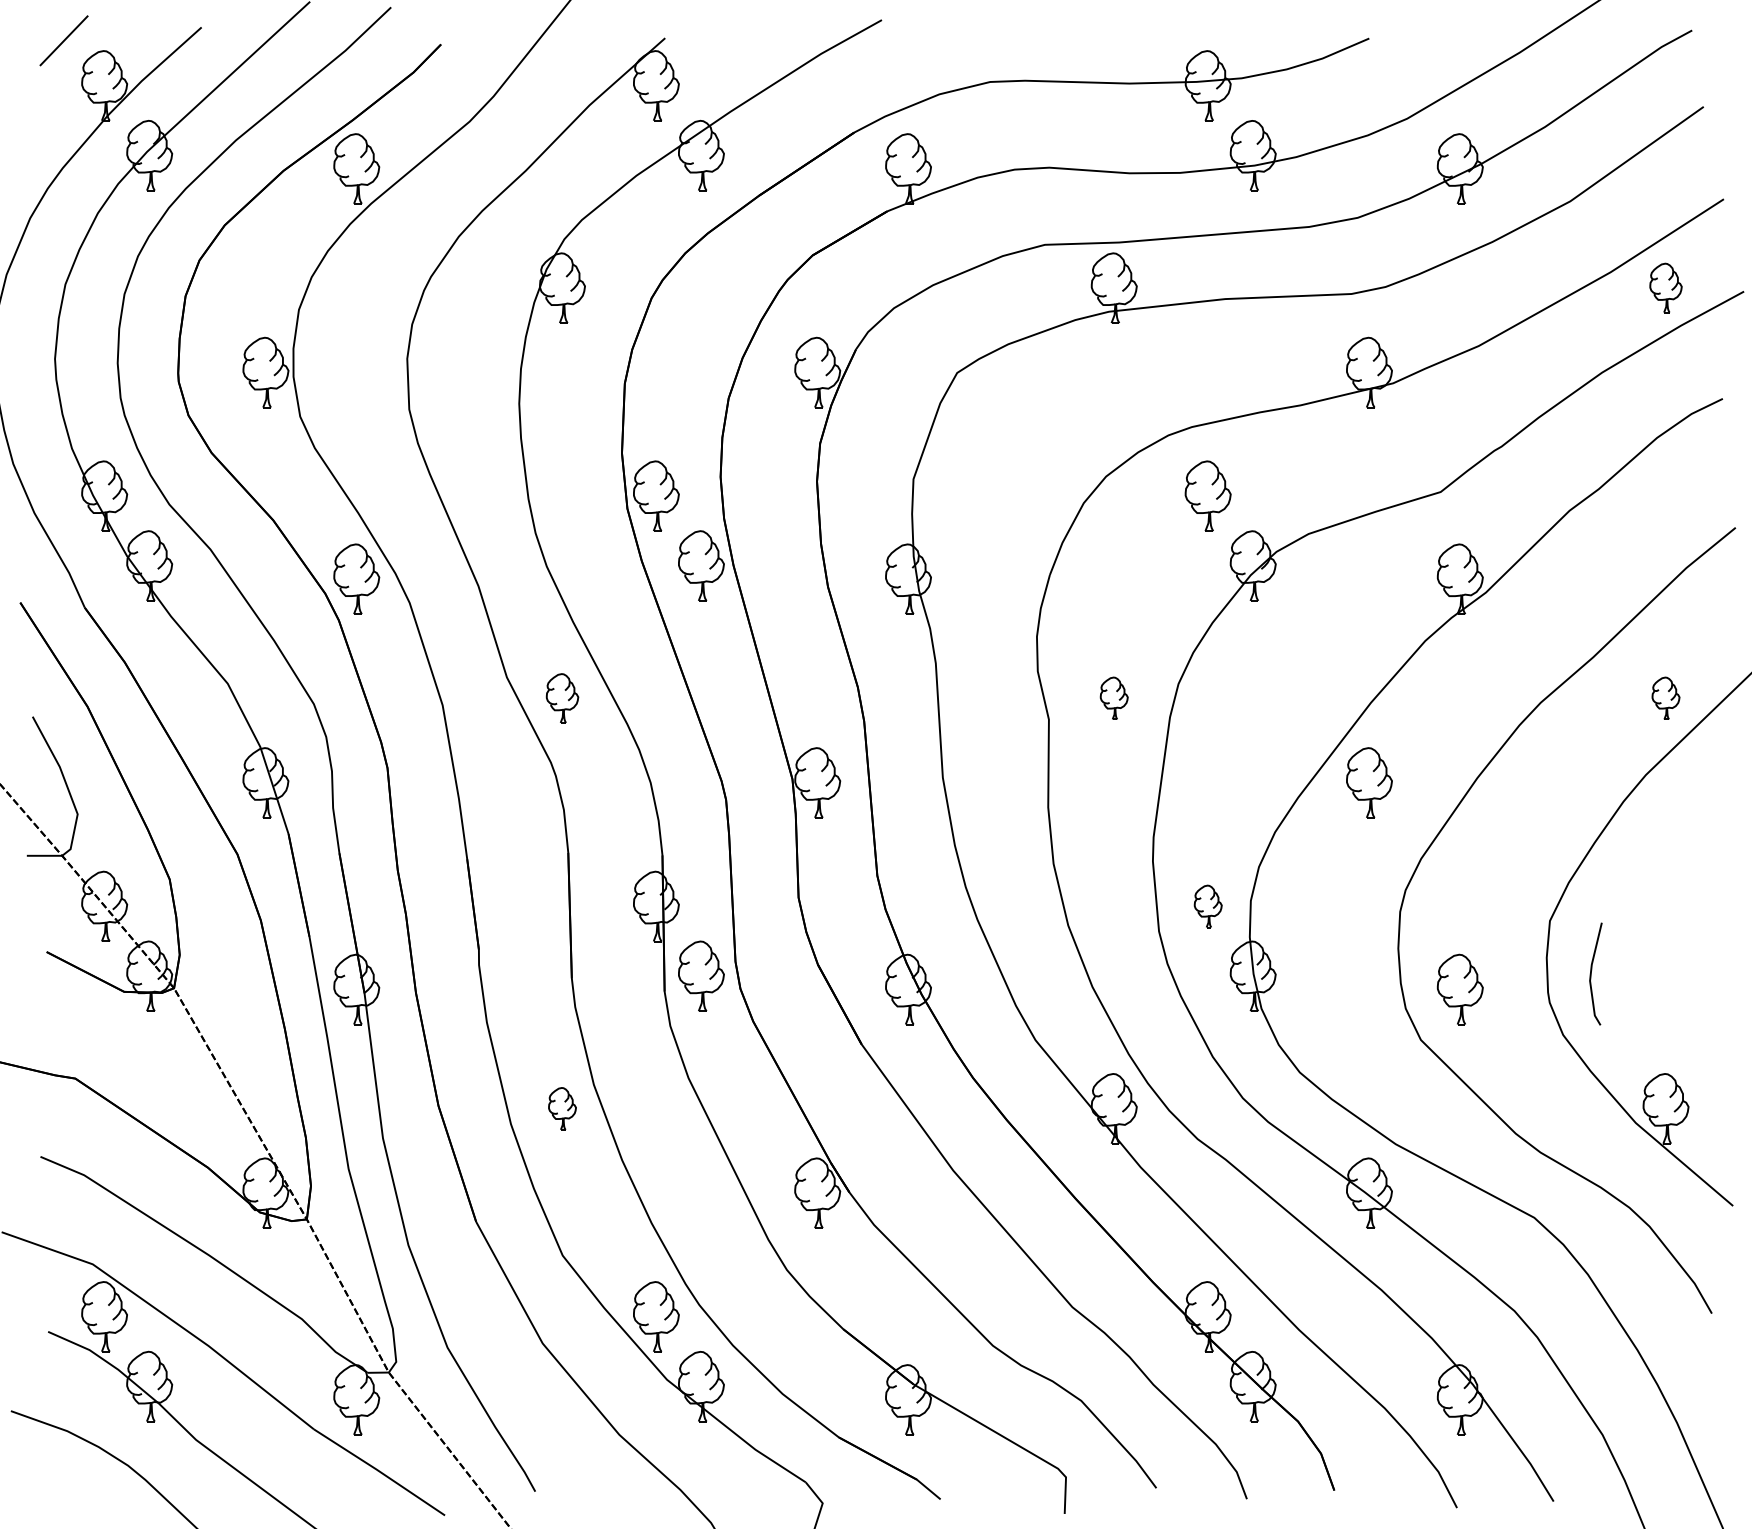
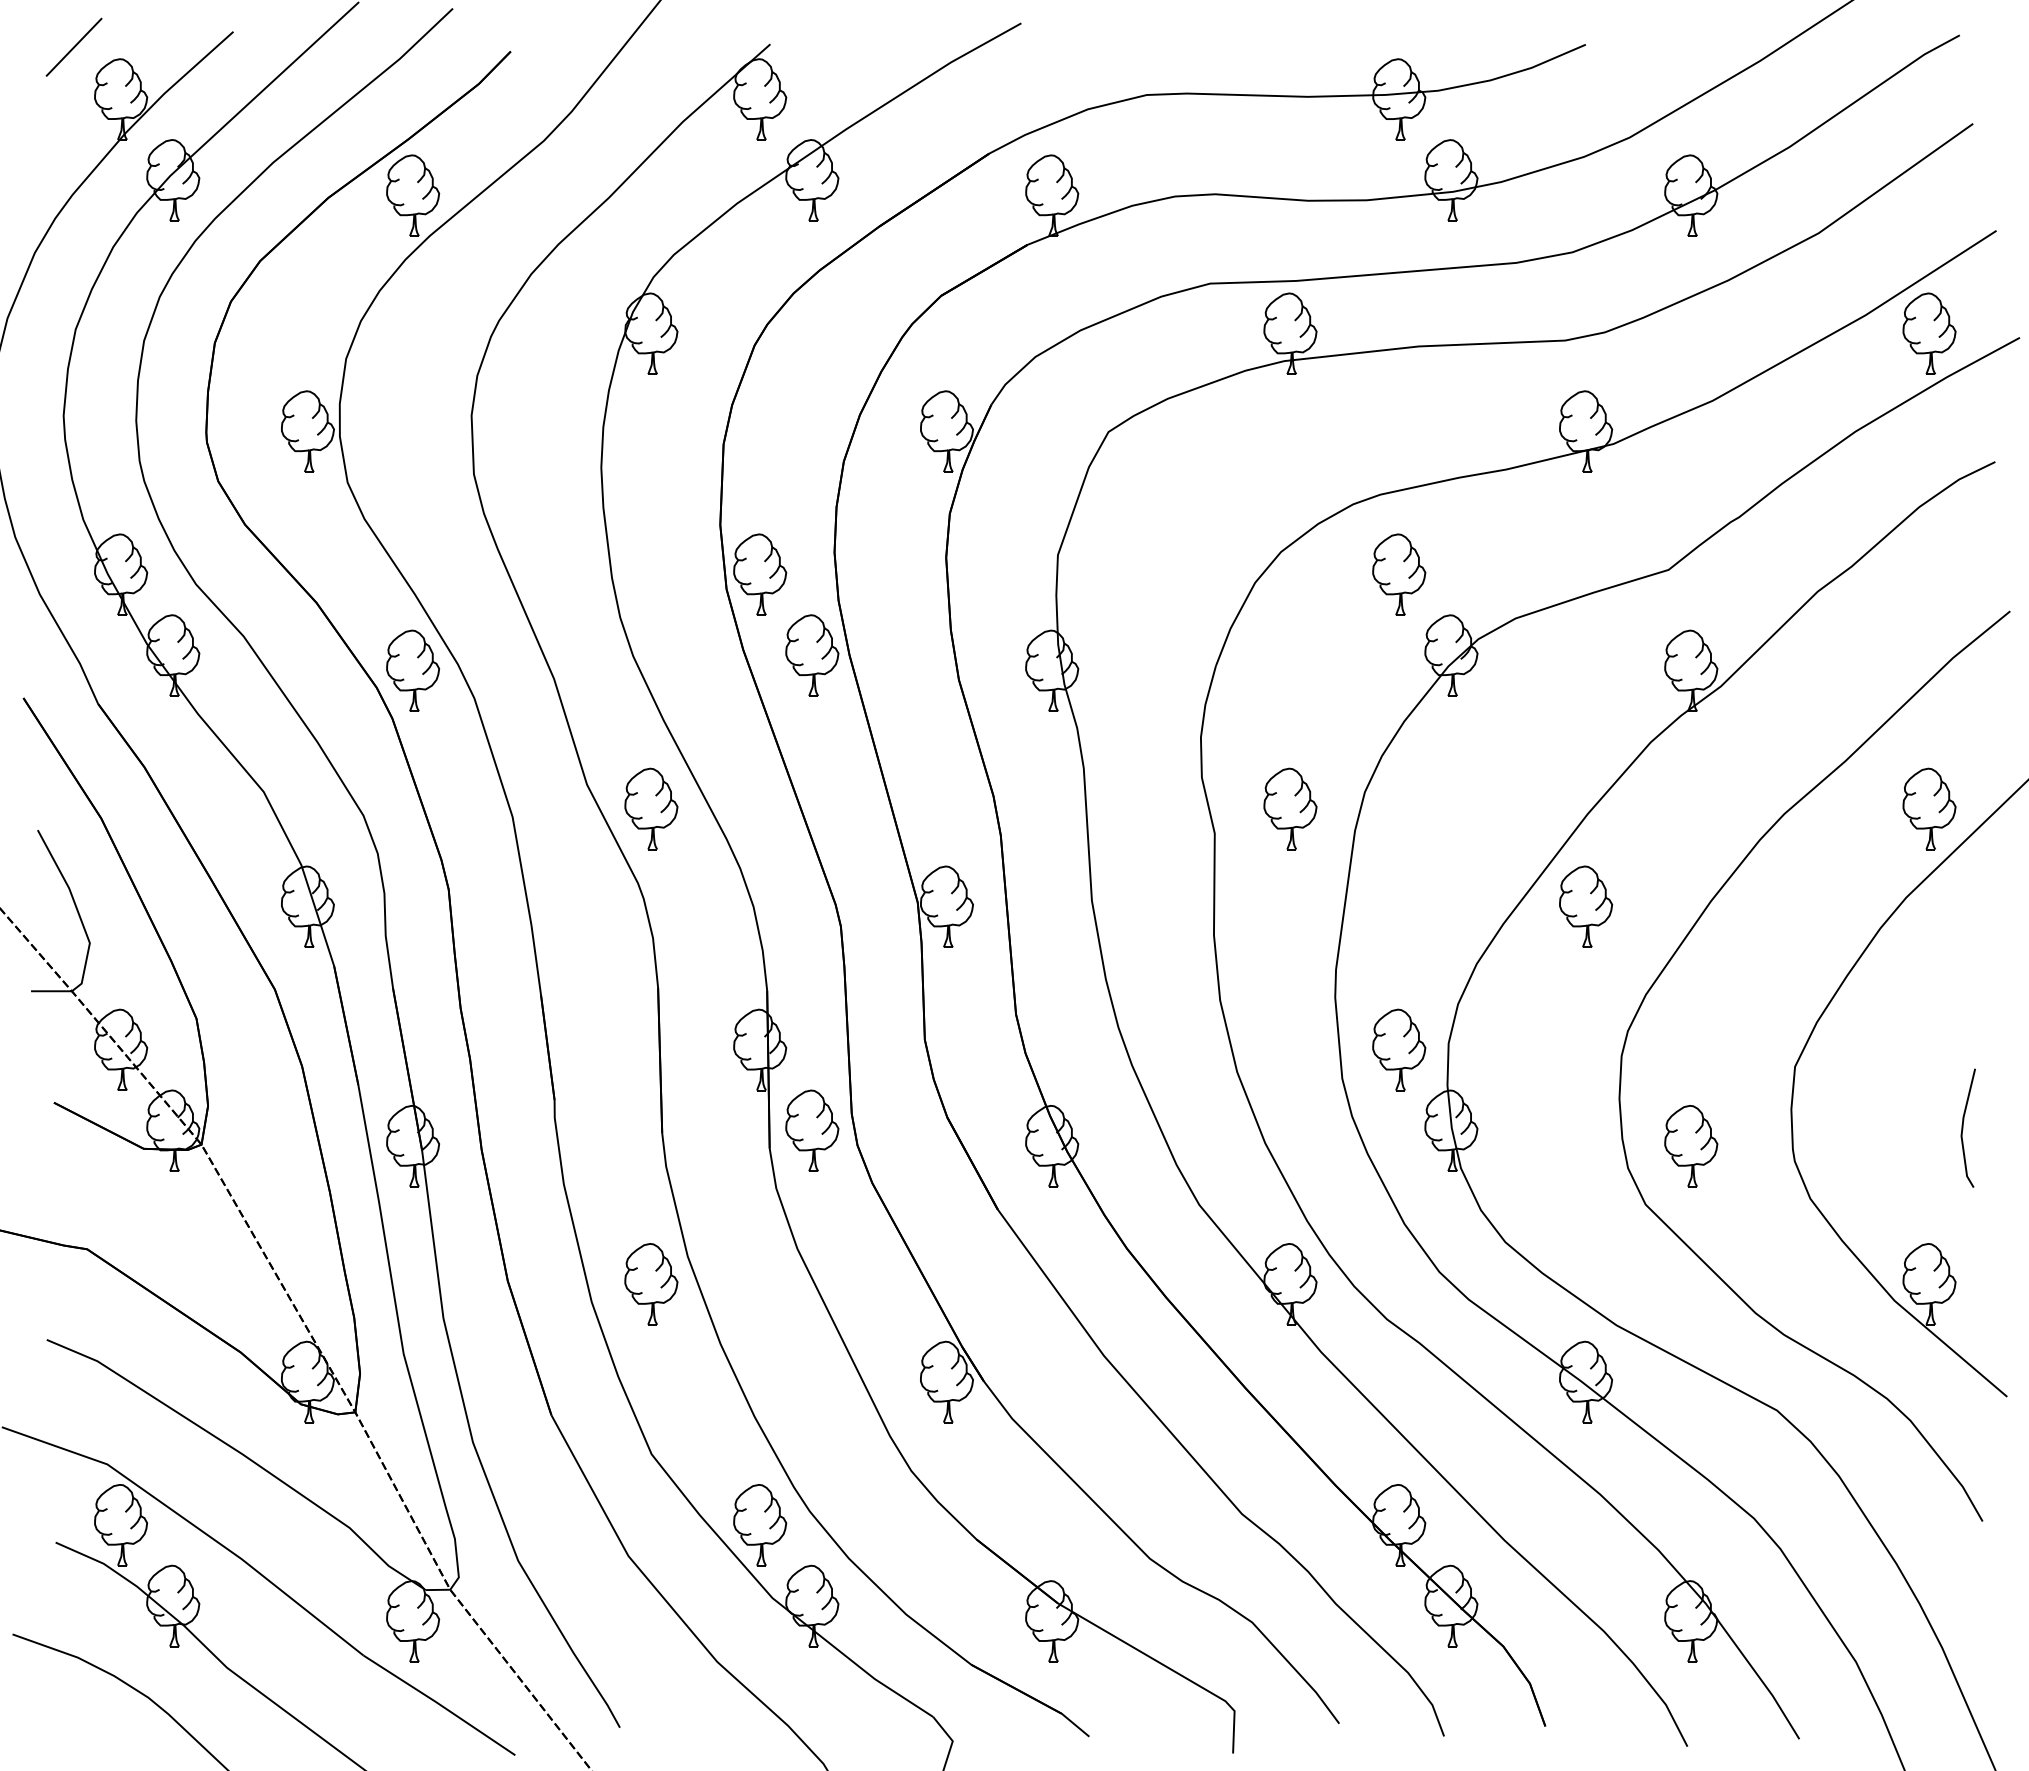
part: (1666, 287) -> (1929, 333), size x1.43
part: (562, 698) -> (651, 808), size x1.43
part: (1114, 698) -> (1290, 808), size x1.67
part: (1666, 698) -> (1929, 808), size x1.67
part: (1208, 906) -> (1399, 1049), size x1.67
line: (1591, 973) -> (1963, 1127), moved
part: (562, 1108) -> (651, 1284), size x1.67

